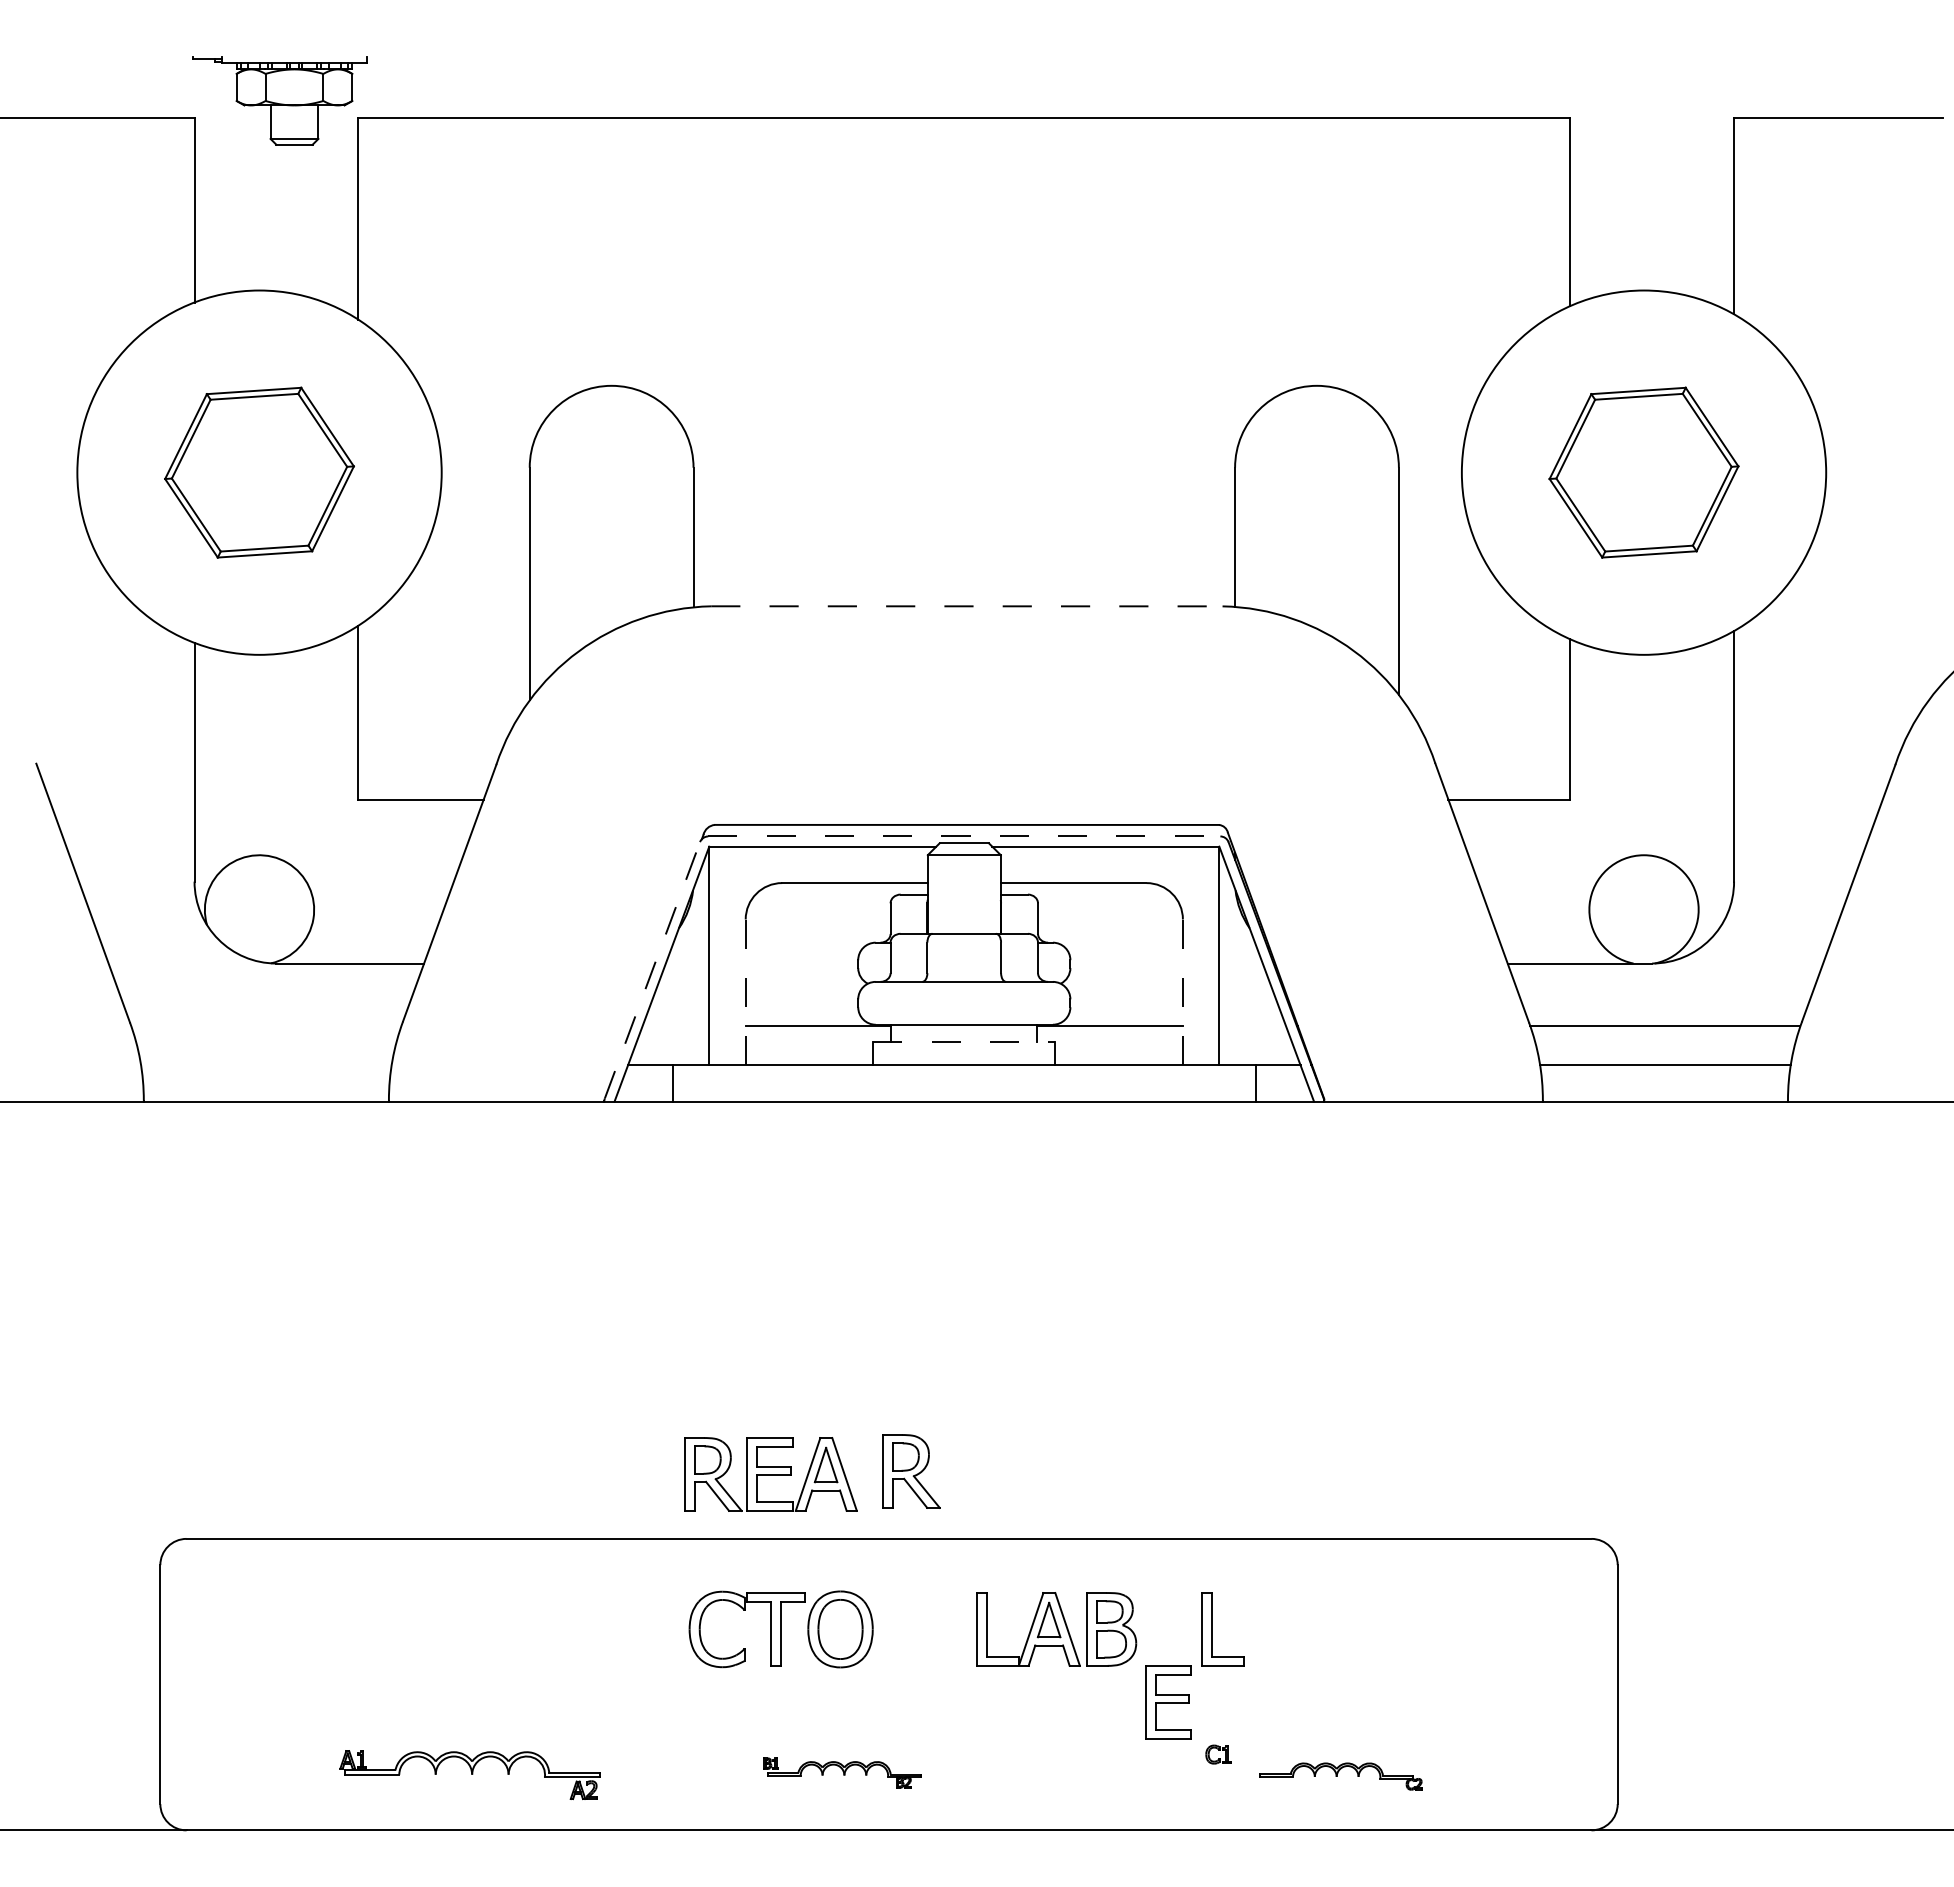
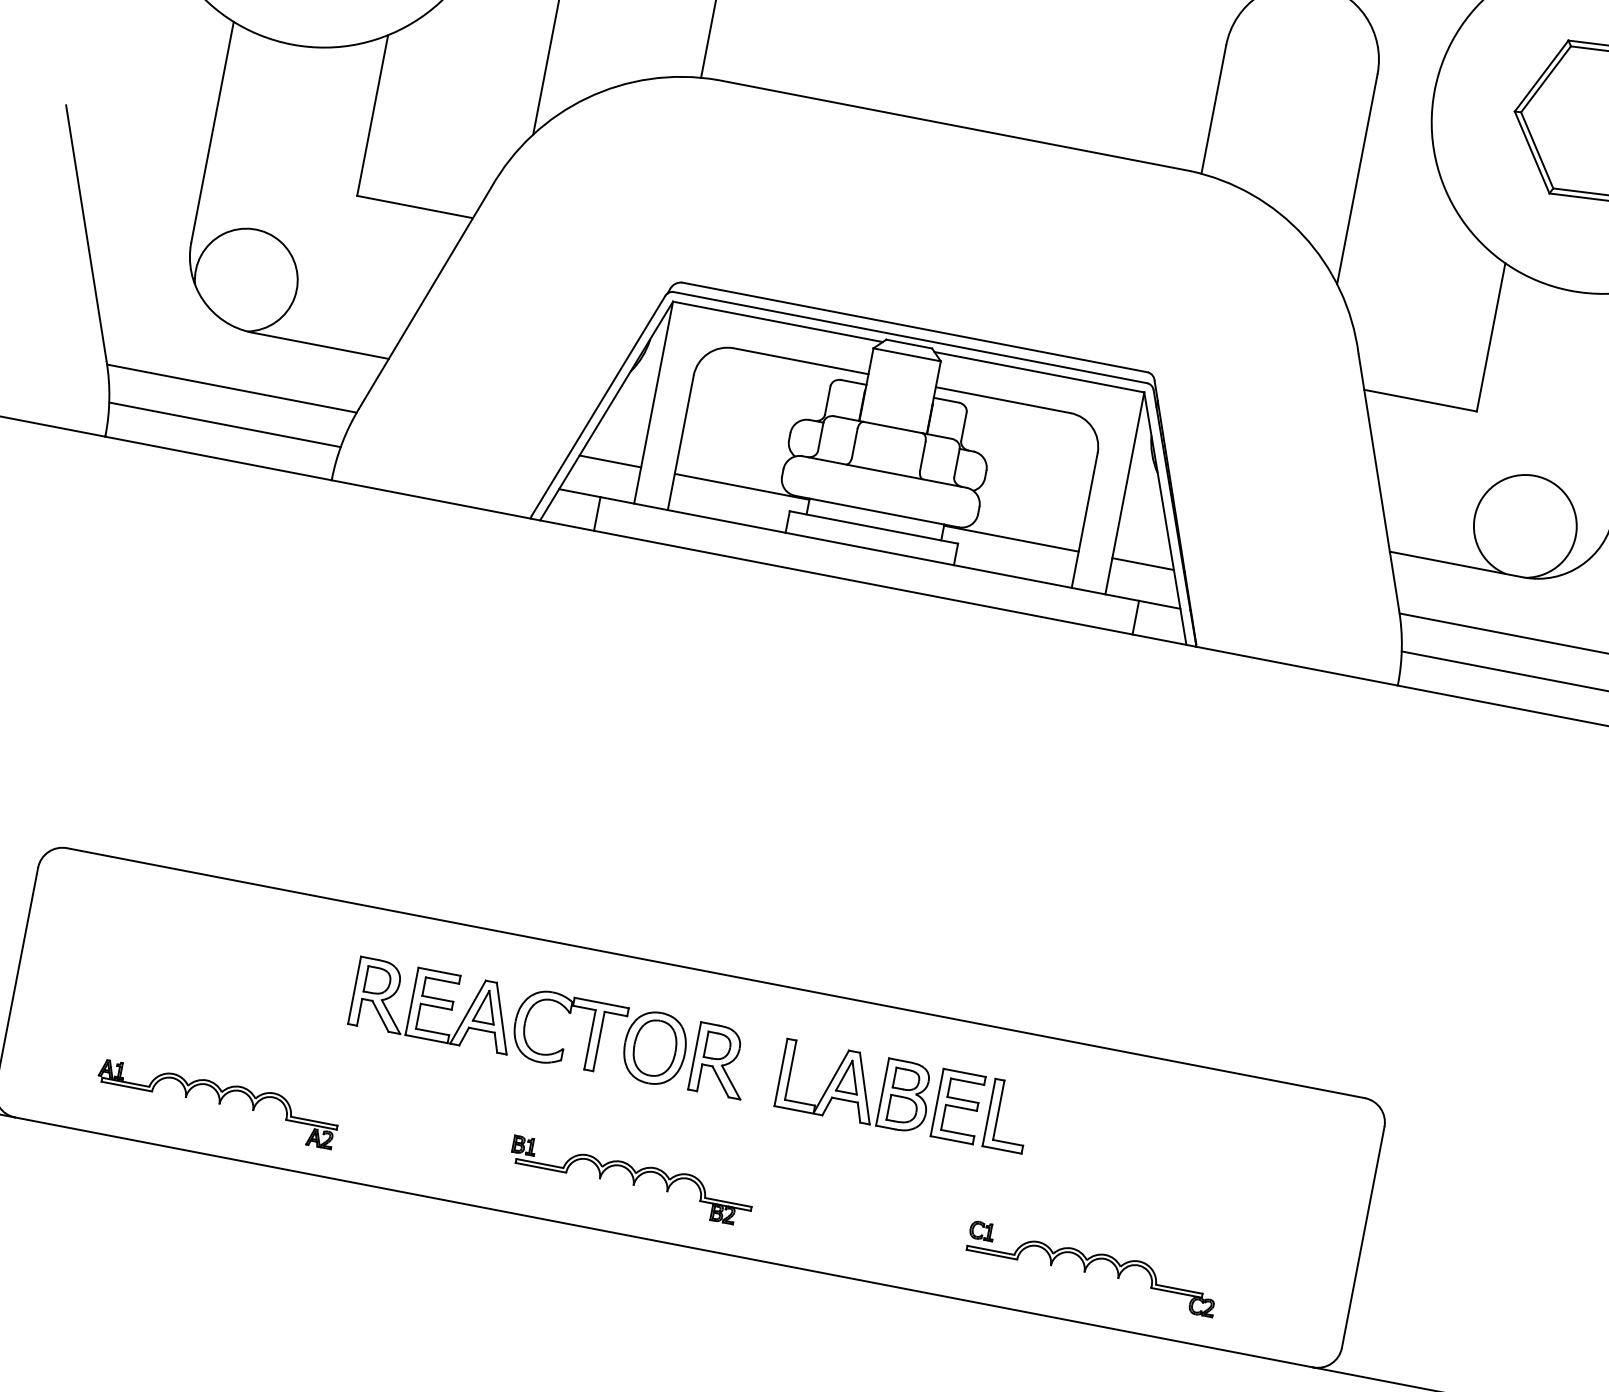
line: (966, 606) -> (953, 125), dashed -> solid
line: (964, 836) -> (910, 337), dashed -> solid
line: (652, 970) -> (598, 405), dashed -> solid
line: (745, 992) -> (680, 442), dashed -> solid
line: (1182, 992) -> (1084, 520), dashed -> solid
line: (266, 1026) -> (232, 389), added
line: (675, 1026) -> (609, 461), added
line: (1252, 1026) -> (1142, 564), added
line: (964, 1041) -> (874, 527), dashed -> solid
line: (266, 1065) -> (225, 425), added
part: (911, 1471) -> (720, 1060), moved
part: (770, 1474) -> (433, 1005), moved
part: (1168, 1702) -> (958, 1106), moved
part: (842, 1772) -> (631, 1180), size x1.67
part: (469, 1774) -> (217, 1103), moved
part: (1340, 1776) -> (1090, 1272), size x1.67

